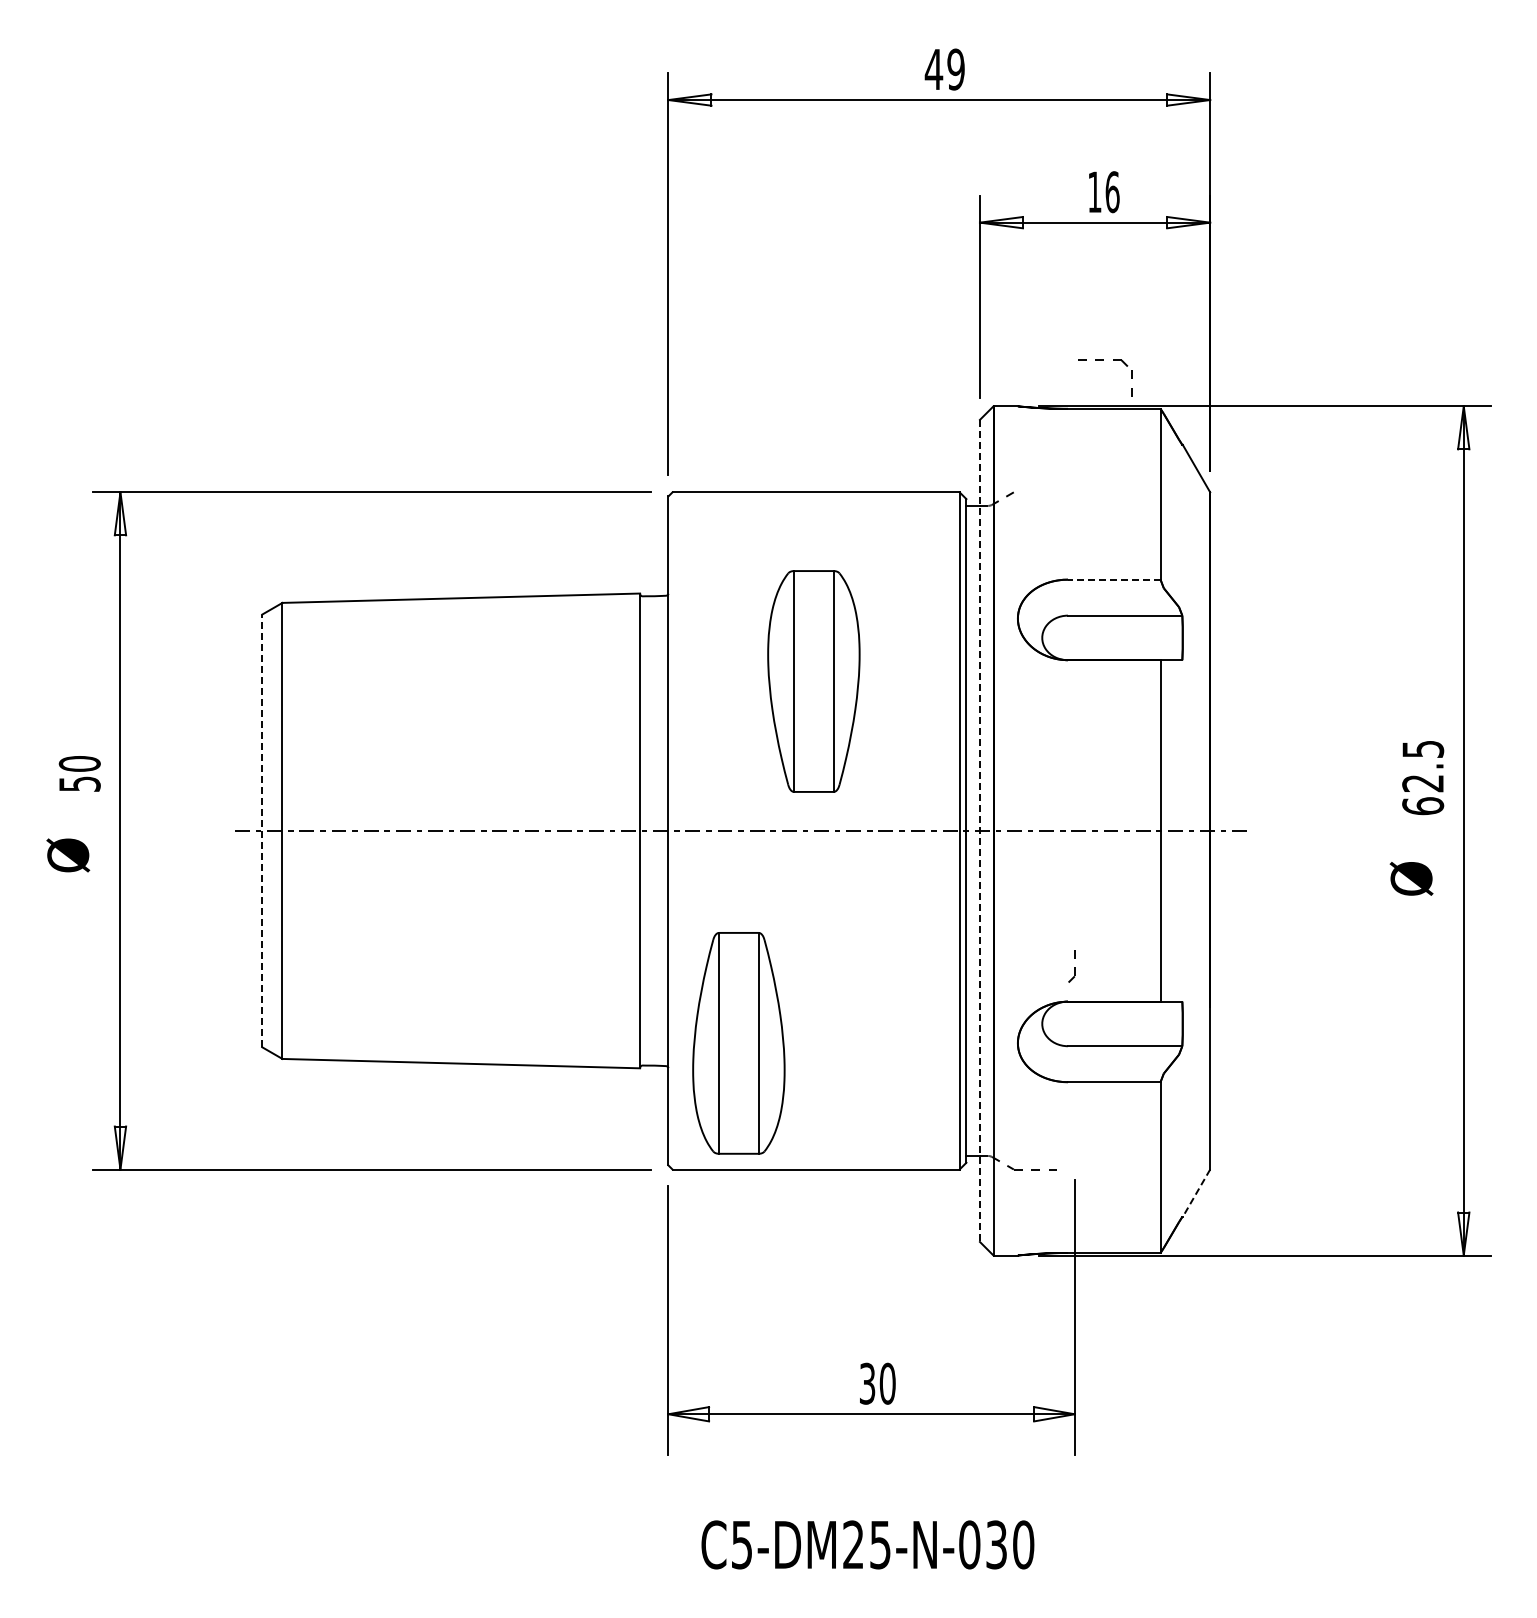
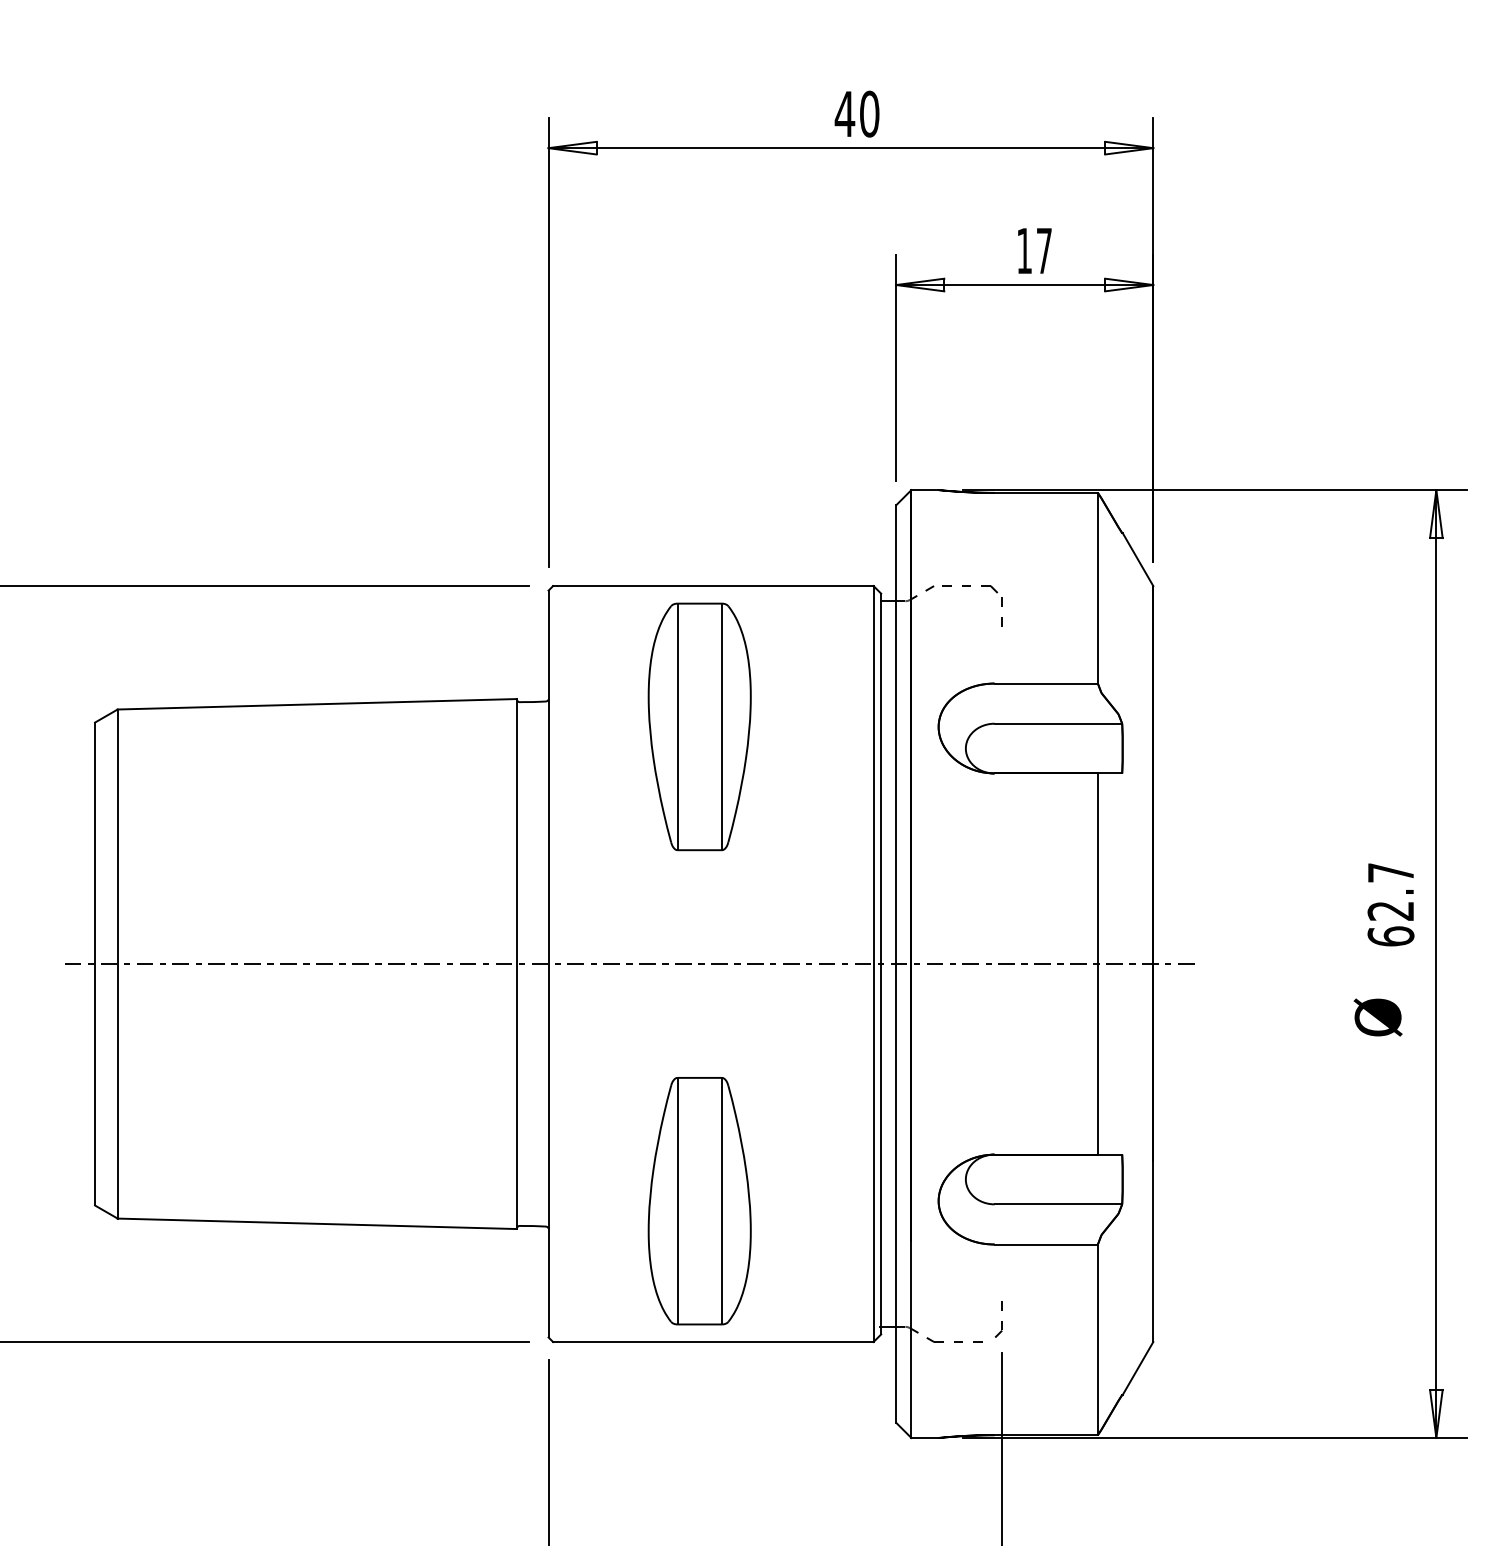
text: (955, 69) -> (868, 114), 49 -> 40
text: (1112, 192) -> (1044, 251), 16 -> 17
part: (1103, 360) -> (970, 586), moved
line: (1113, 579) -> (1045, 683), dashed -> solid
part: (813, 681) -> (699, 726), moved
text: (1423, 749) -> (1391, 873), 62.5 -> 62.7
line: (262, 830) -> (95, 963), dashed -> solid
line: (979, 831) -> (895, 964), dashed -> solid
part: (1071, 966) -> (998, 1319), moved
part: (738, 1043) -> (699, 1201), moved
line: (1196, 1193) -> (1138, 1368), dashed -> solid

